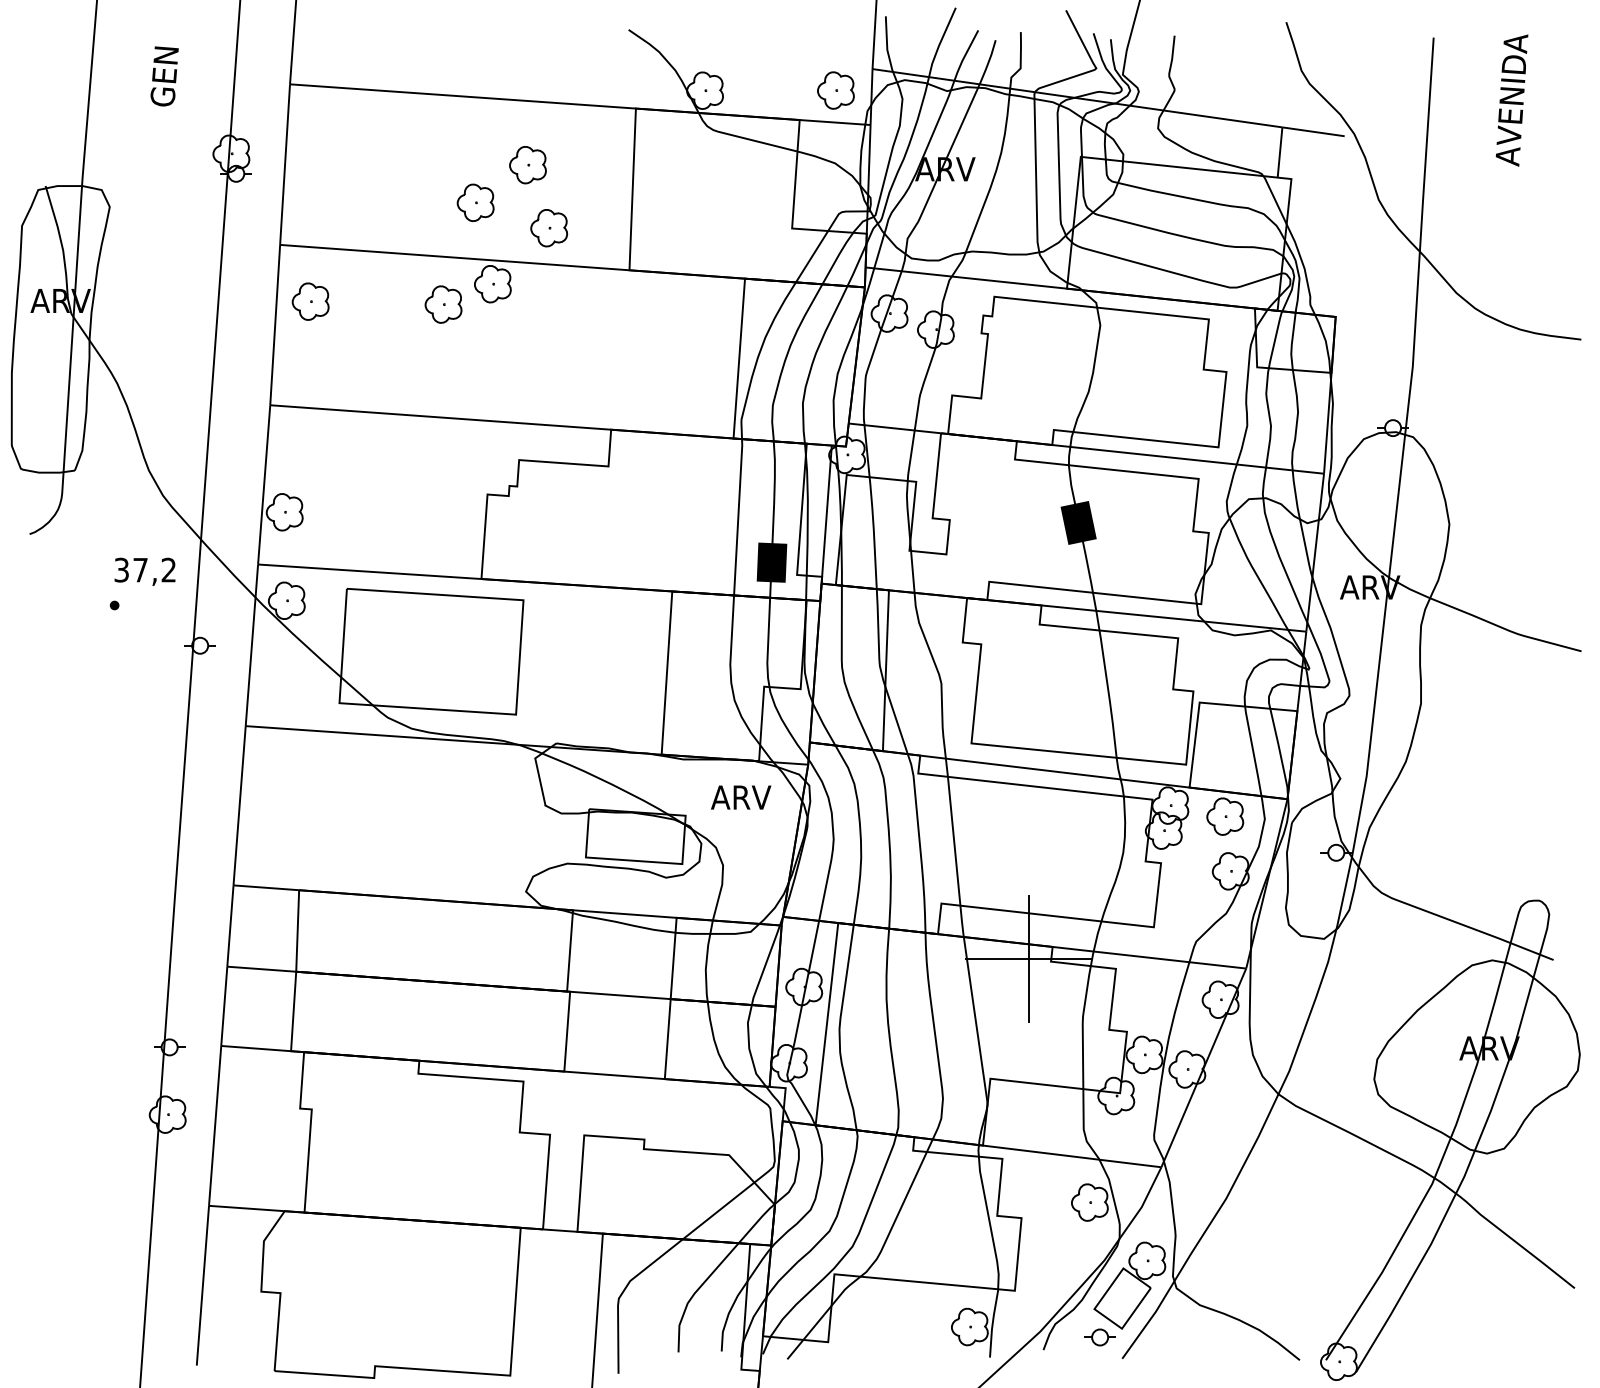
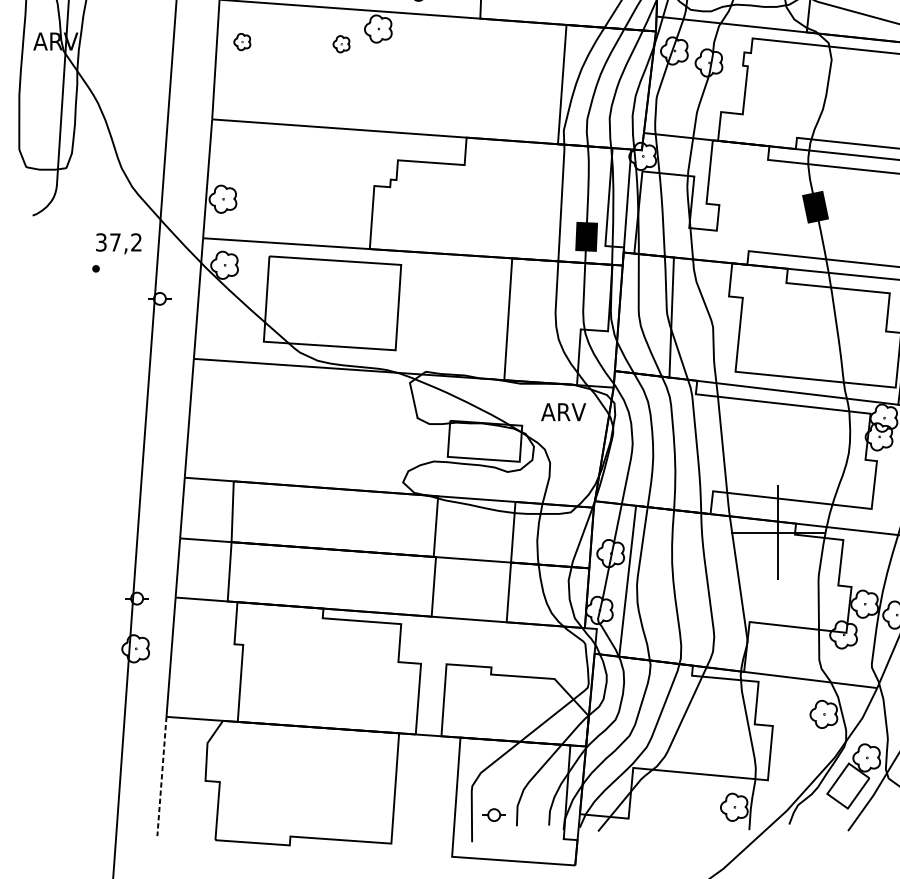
part: (310, 301) -> (242, 41), size x0.6
part: (443, 304) -> (341, 44), size x0.6
line: (202, 1286) -> (161, 777), solid -> dashed
part: (1099, 1337) -> (493, 815), moved

